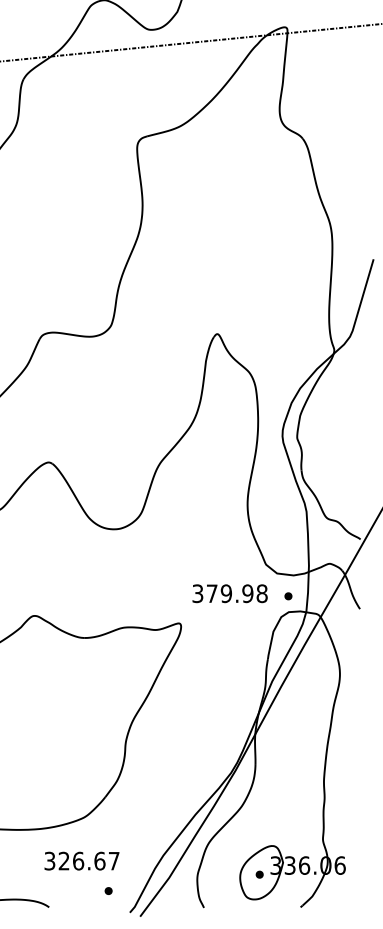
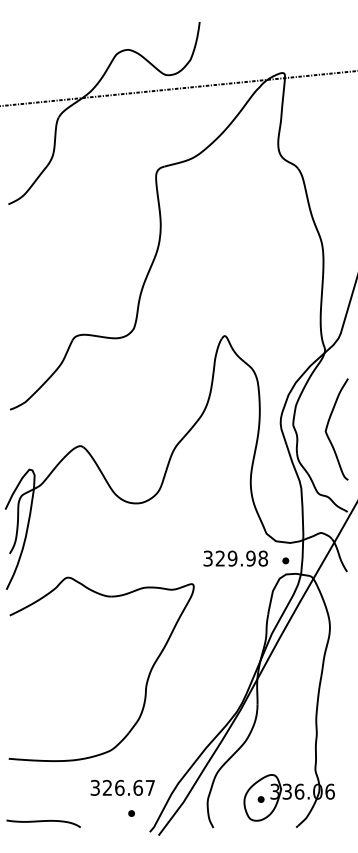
curve: (338, 438) -> (328, 425), added
text: (211, 593) -> (219, 558), 379.98 -> 329.98
text: (81, 860) -> (122, 787), moved

